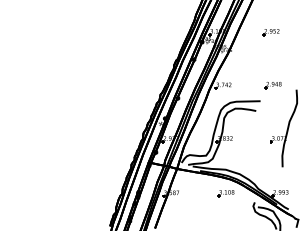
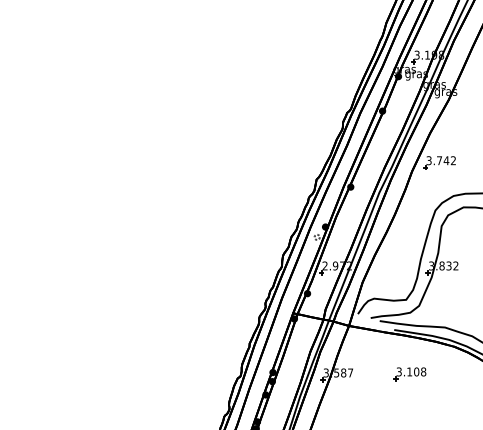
part: (225, 193) -> (408, 374), moved

